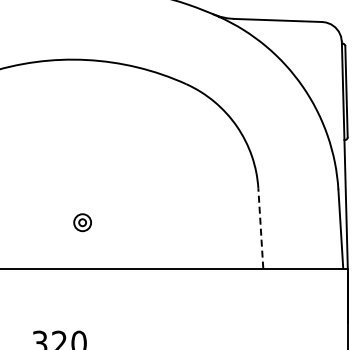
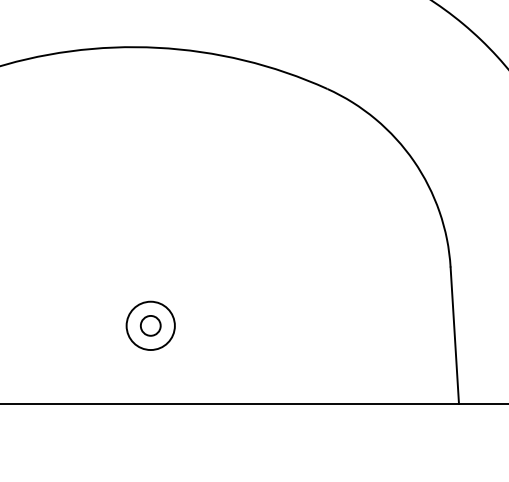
part: (82, 222) -> (150, 325), size x1.67
line: (260, 228) -> (454, 335), dashed -> solid

